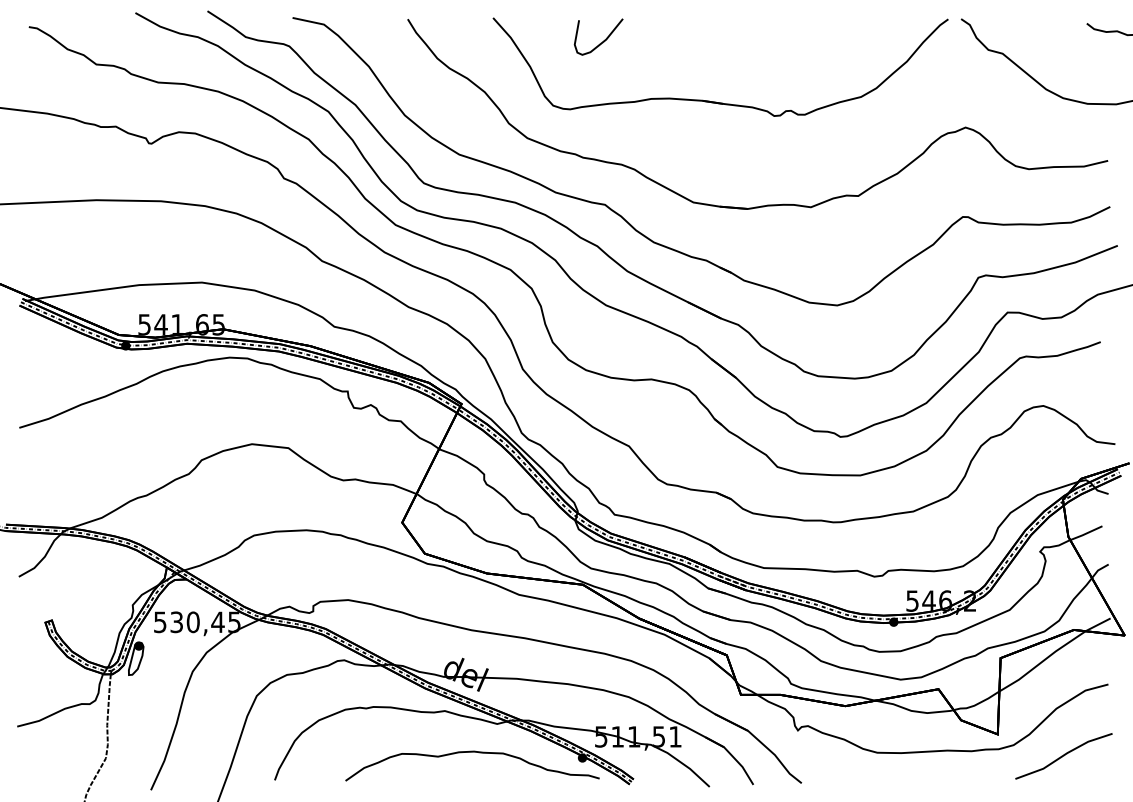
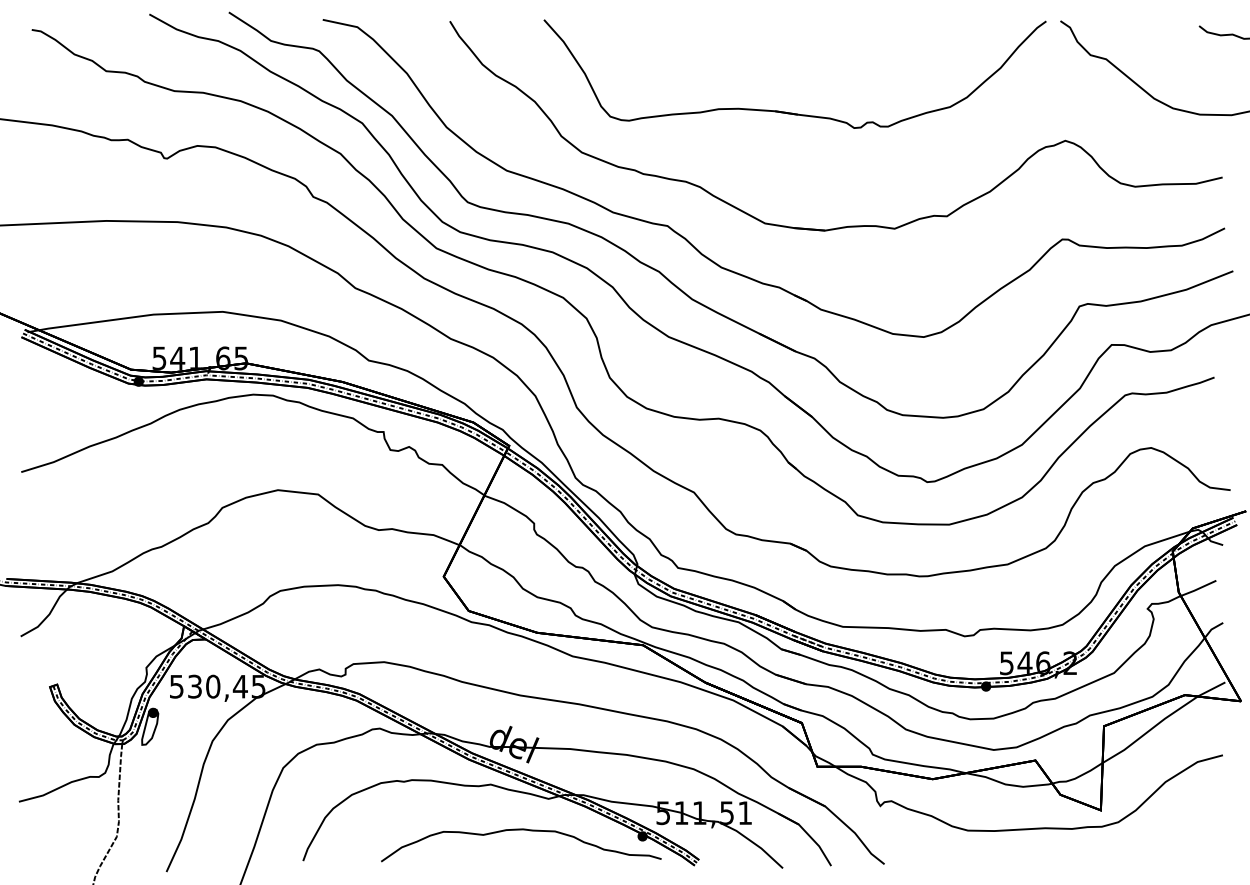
curve: (601, 42) -> (663, 46), removed
line: (1063, 756) -> (1173, 834), removed

